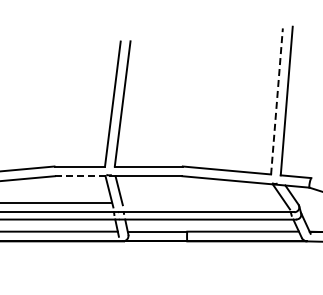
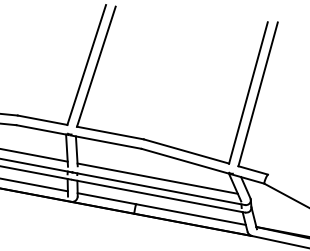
line: (277, 101) -> (248, 93), dashed -> solid
line: (81, 176) -> (42, 130), dashed -> solid
line: (203, 202) -> (157, 178), added

